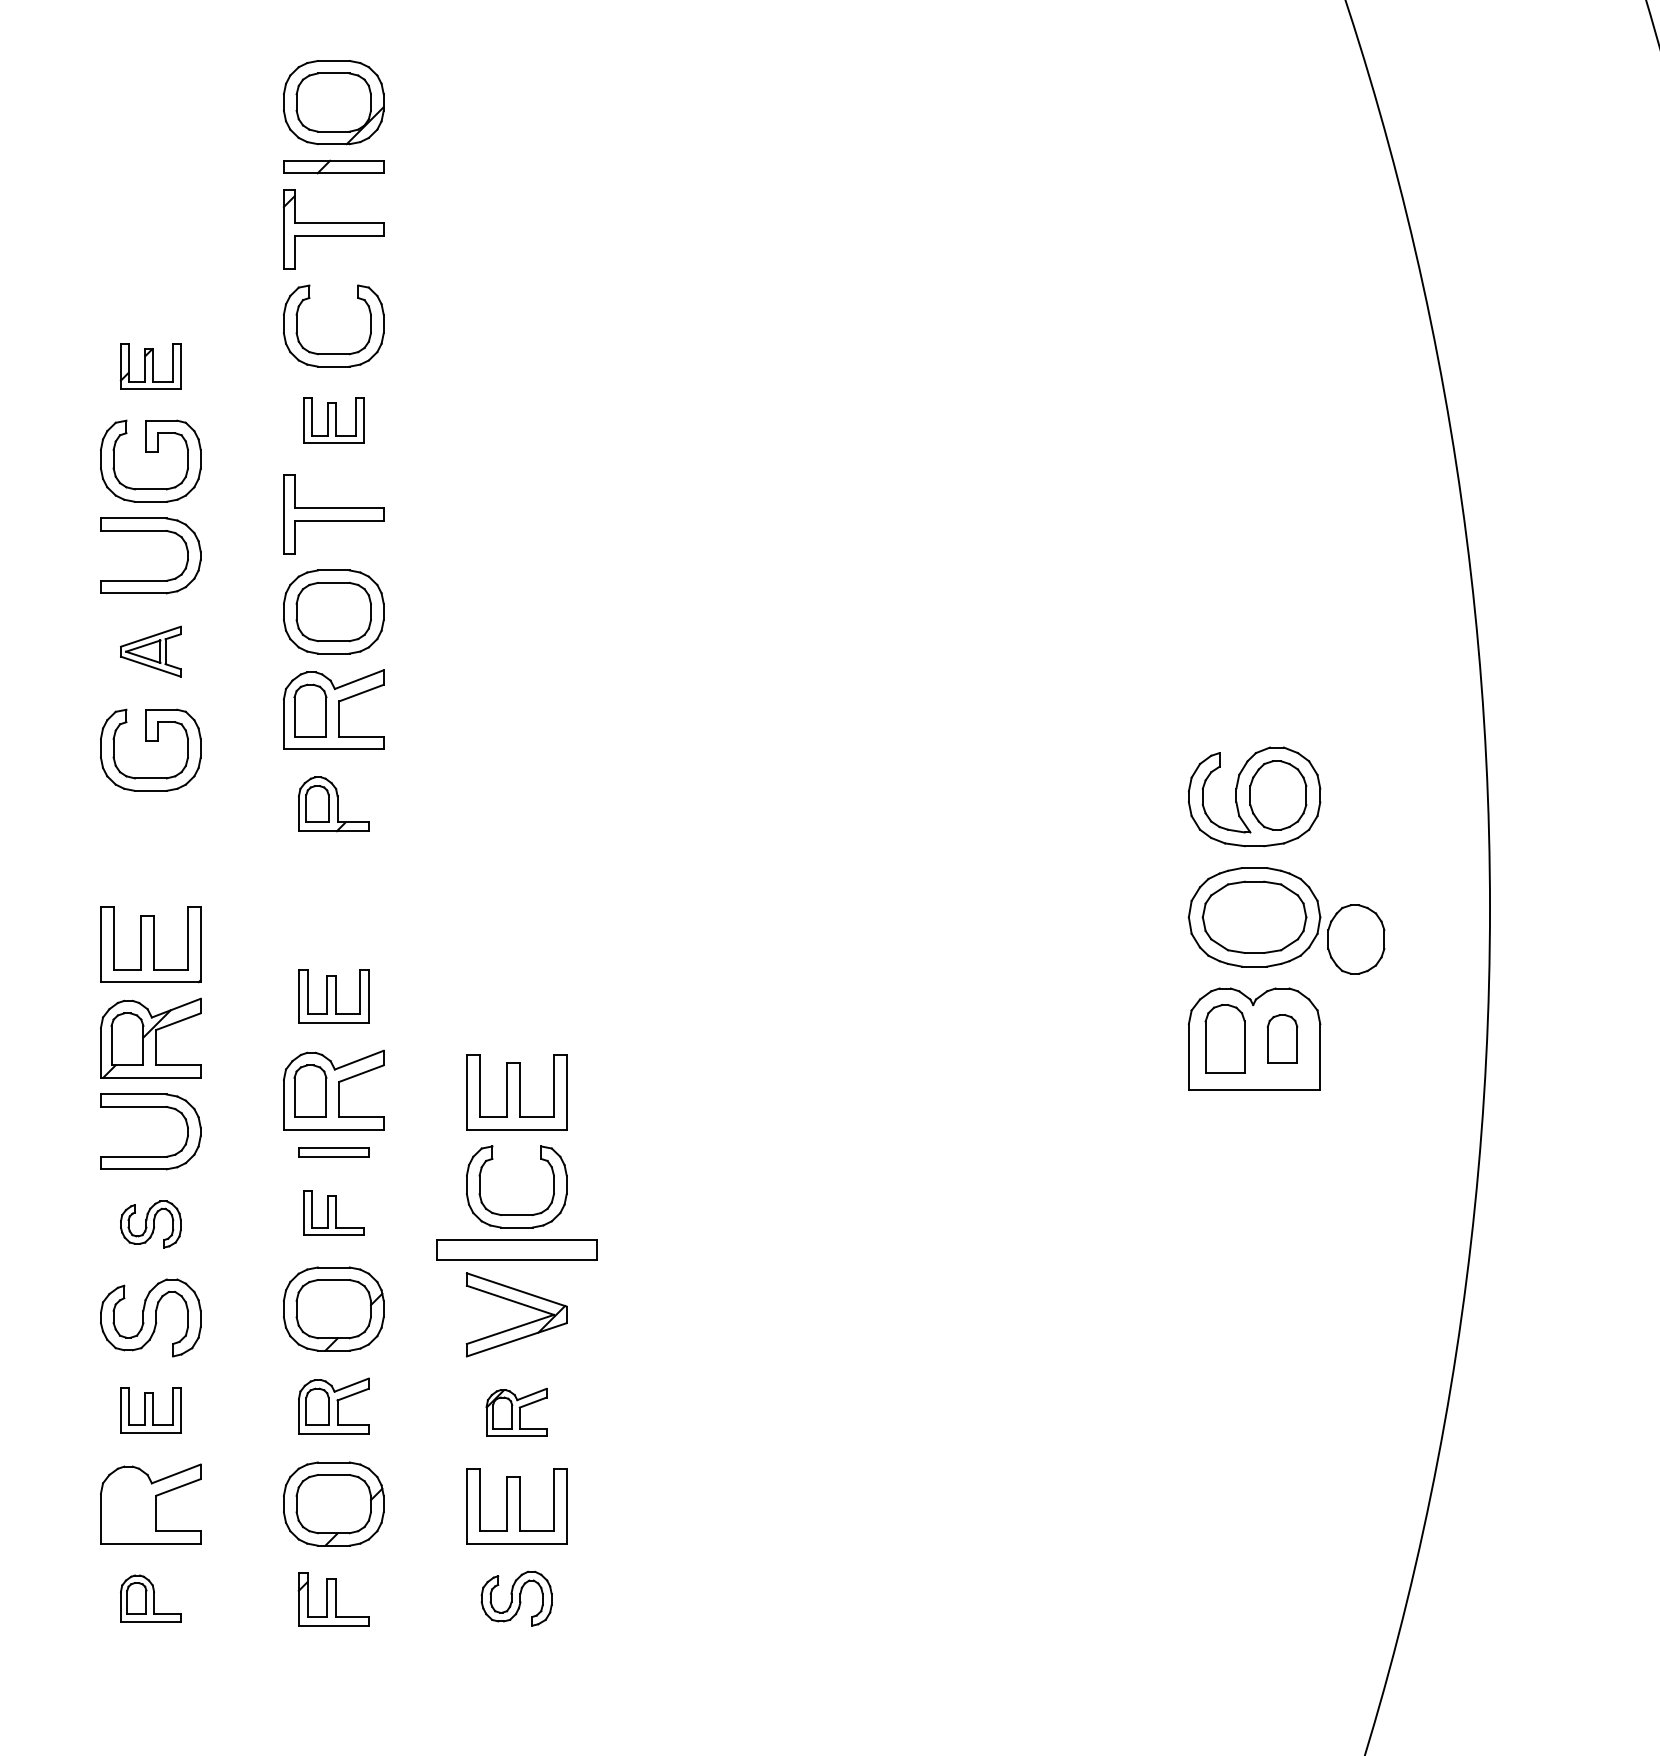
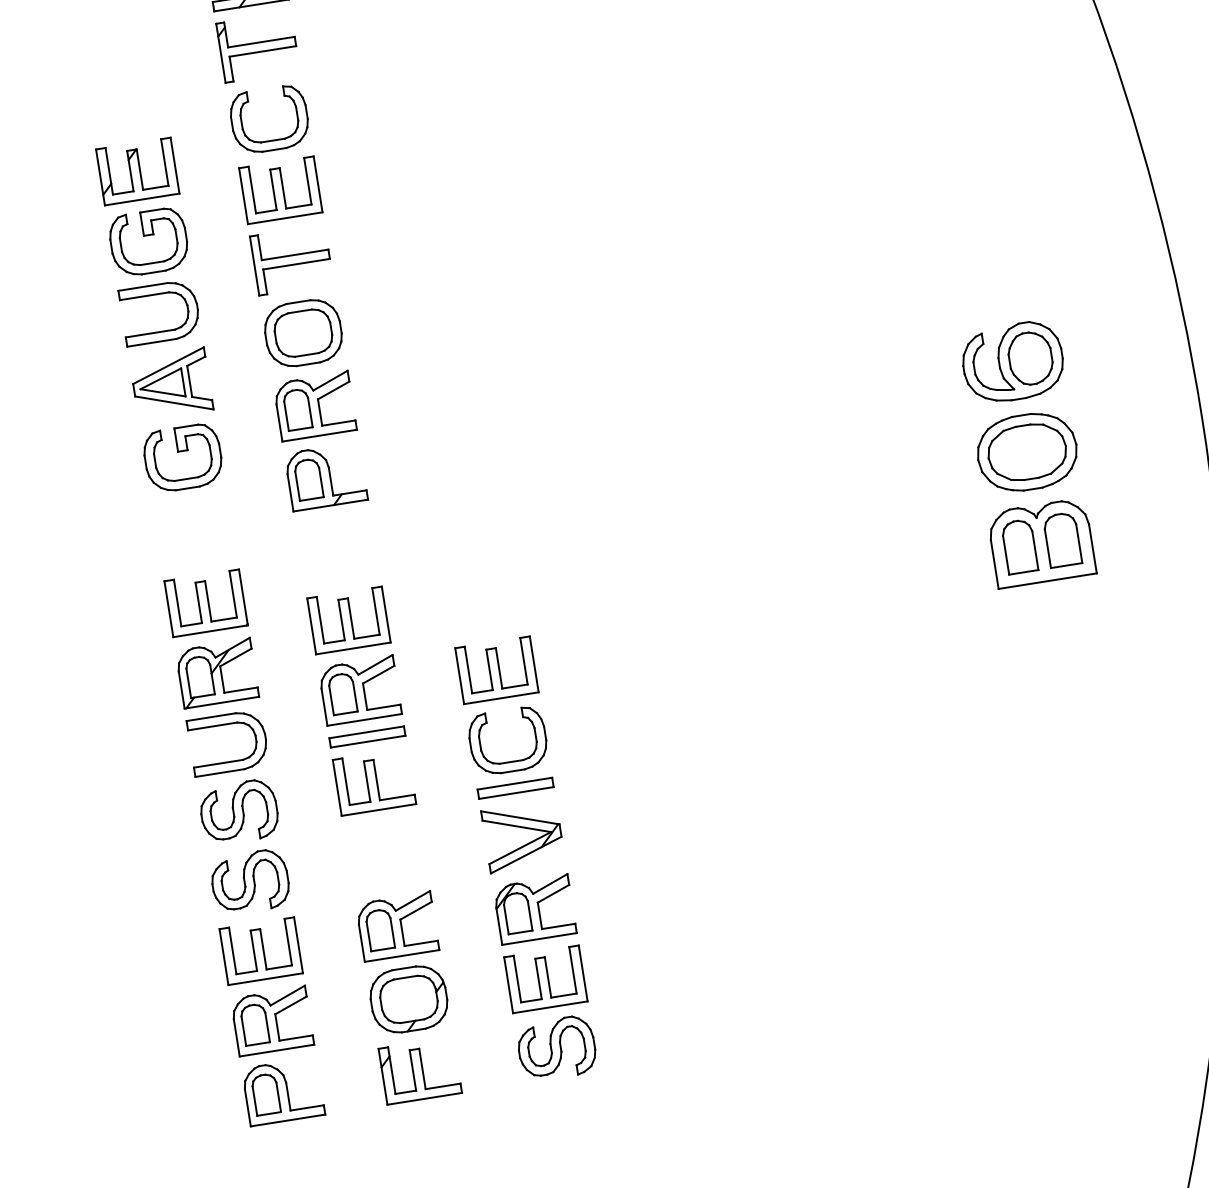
part: (150, 366) -> (137, 171), size x1.67
part: (333, 420) -> (280, 190), size x1.67
part: (150, 651) -> (171, 384), size x1.67
part: (333, 803) -> (325, 476), size x1.43
part: (1356, 939) -> (1106, 456), removed
part: (333, 996) -> (348, 620), size x1.43
part: (1282, 1038) -> (1062, 539), size x1.43
part: (333, 1152) -> (367, 736), size x1.43
part: (333, 1212) -> (374, 781), size x1.67
part: (150, 1224) -> (238, 812), size x1.67
part: (516, 1250) -> (515, 788), size x0.62
part: (333, 1308) -> (385, 853), removed
part: (333, 1405) -> (397, 925), size x1.43
part: (150, 1410) -> (261, 951), size x1.67
part: (516, 1412) -> (534, 909), size x1.67
part: (127, 1504) -> (254, 1024), added
part: (150, 1598) -> (283, 1091), size x1.67
part: (516, 1598) -> (556, 1048), size x1.43
part: (333, 1599) -> (420, 1070), size x1.43

